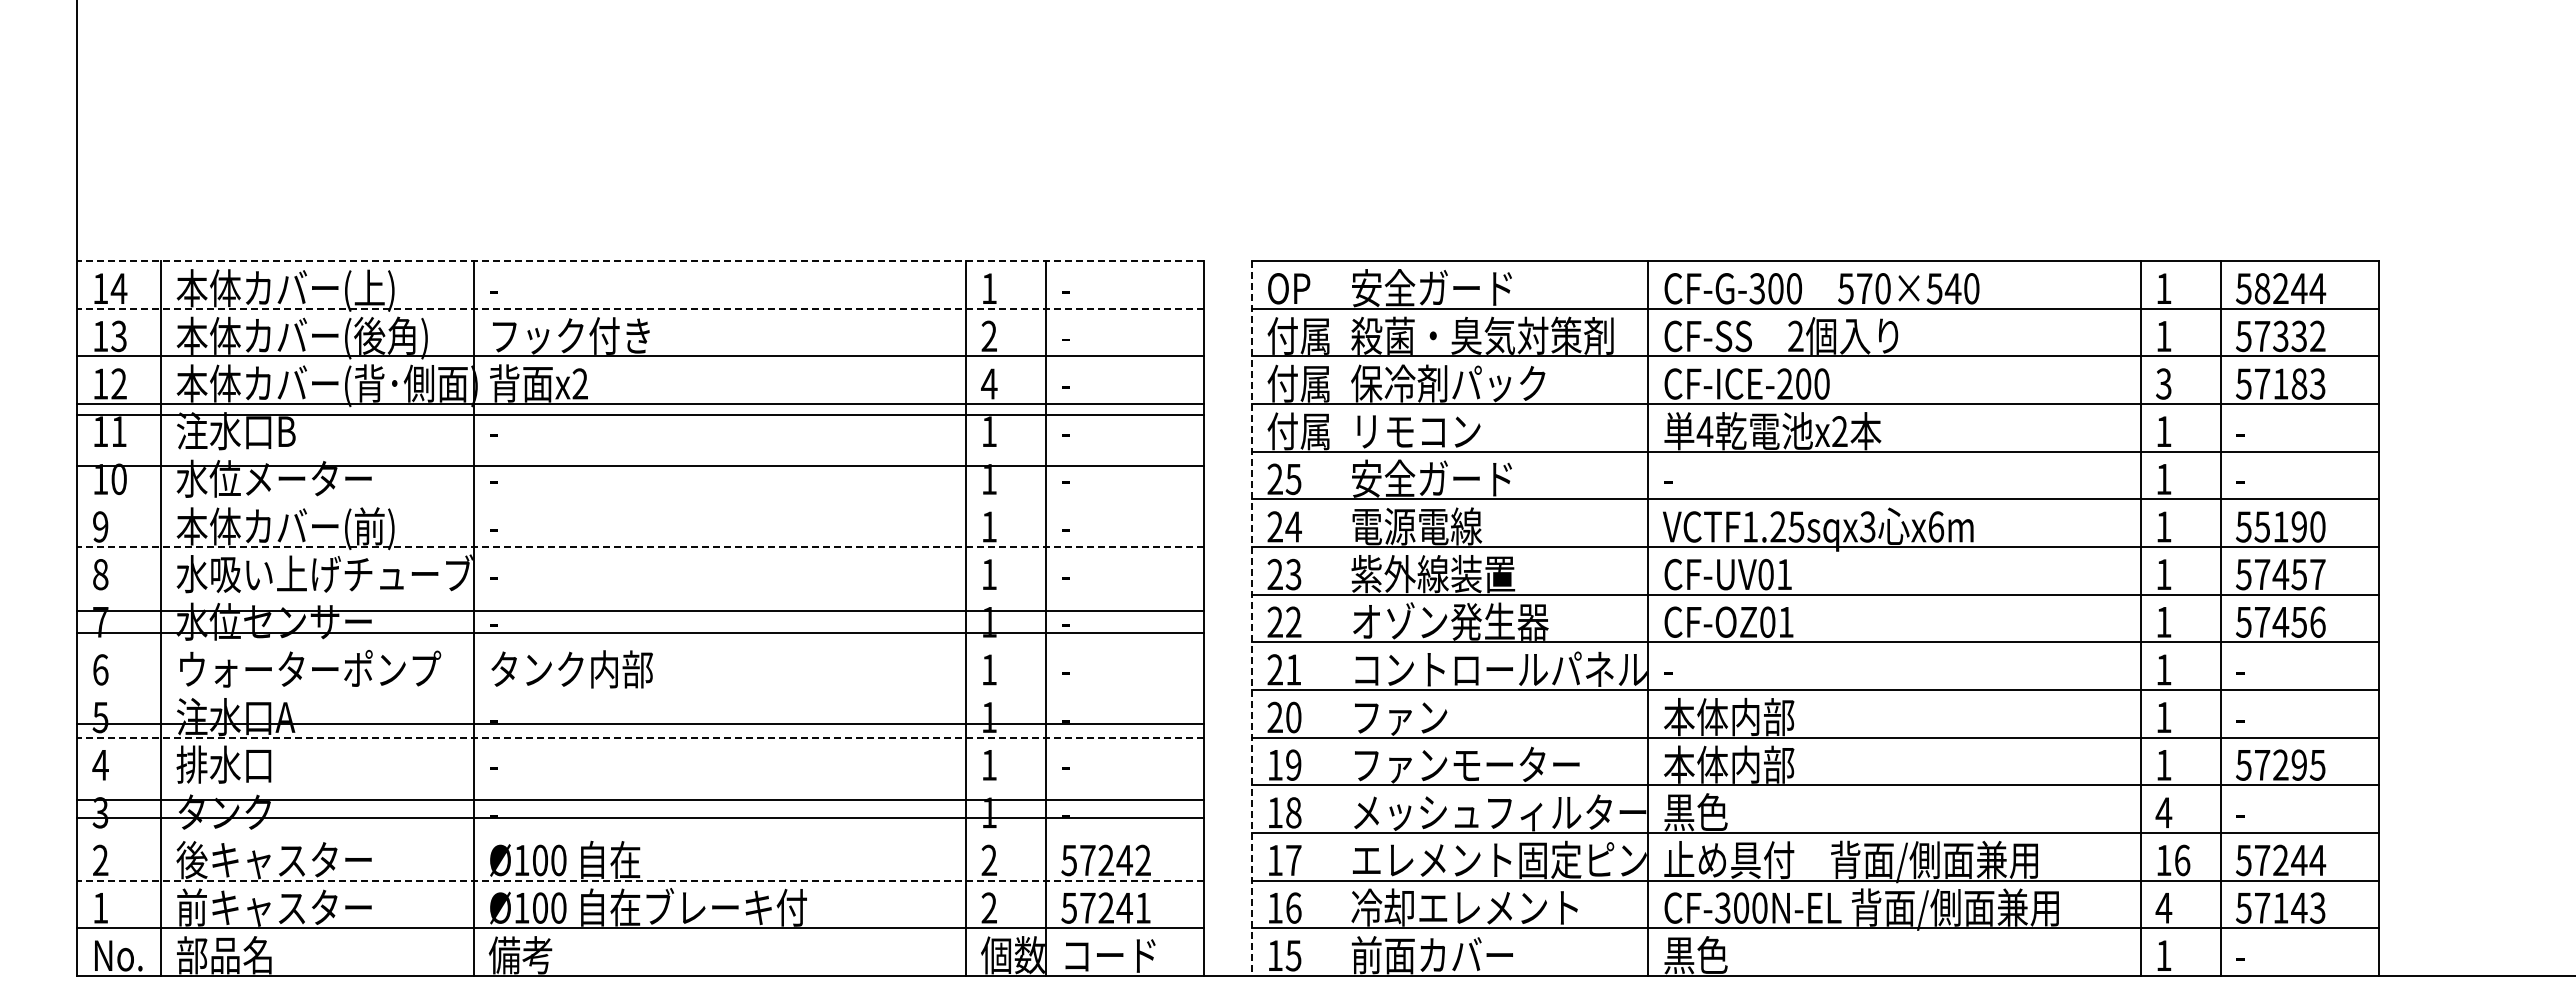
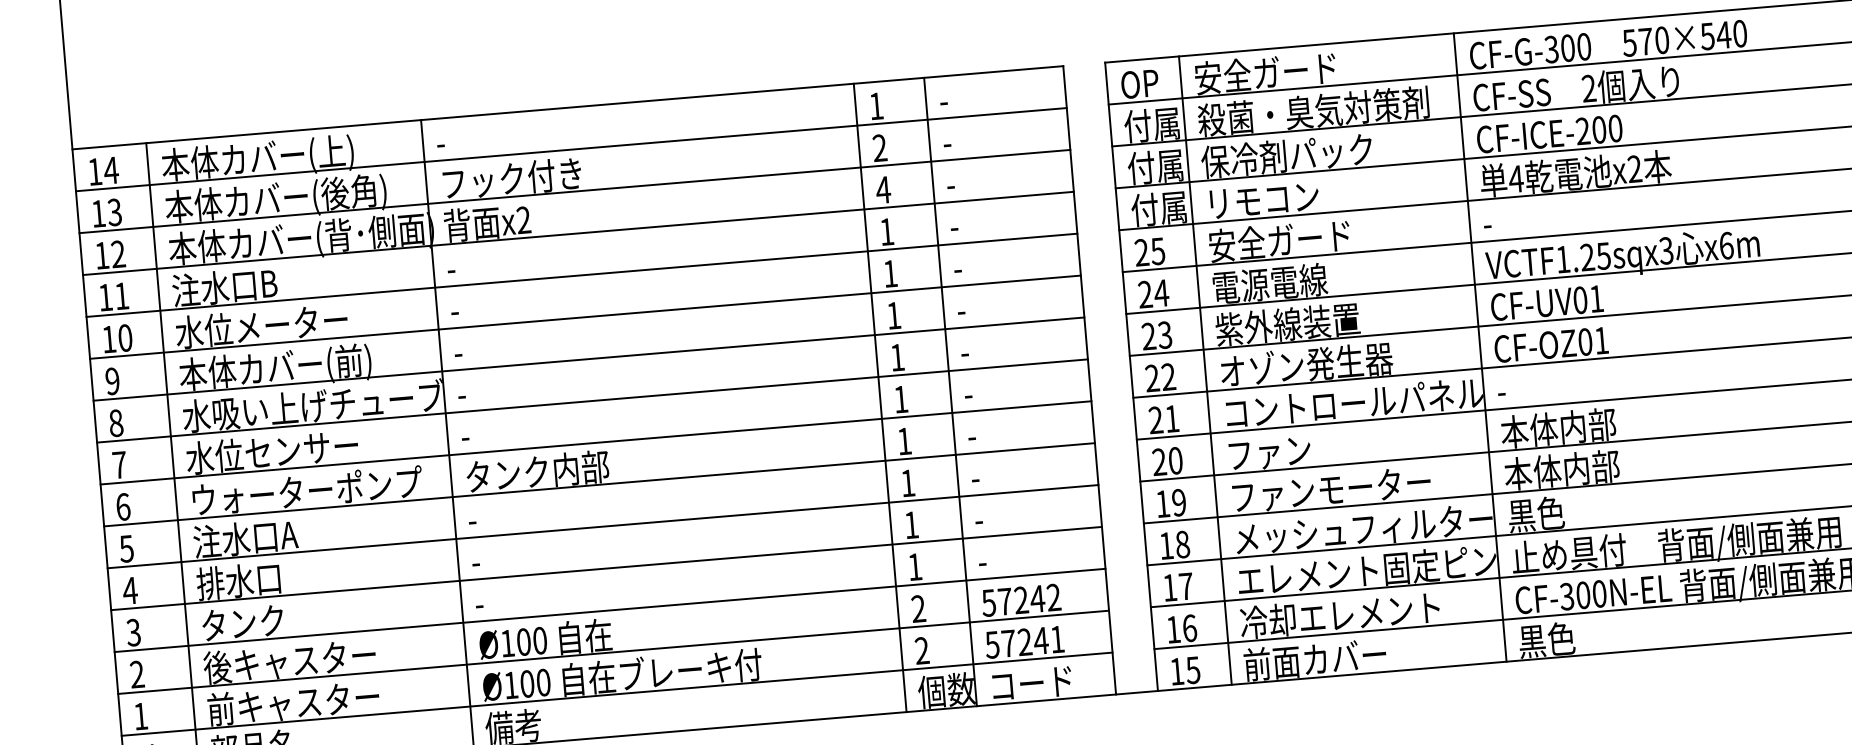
line: (640, 261) -> (567, 108), dashed -> solid
line: (640, 308) -> (571, 149), dashed -> solid
line: (640, 414) -> (581, 275), moved
line: (640, 466) -> (585, 317), moved
line: (640, 547) -> (588, 359), dashed -> solid
line: (640, 611) -> (595, 443), moved
line: (1251, 618) -> (1131, 376), dashed -> solid
line: (1335, 618) -> (1205, 370), added
line: (640, 632) -> (592, 400), moved
line: (640, 723) -> (599, 484), moved
line: (640, 737) -> (602, 526), dashed -> solid
line: (640, 799) -> (609, 610), moved
line: (640, 818) -> (606, 568), moved
line: (640, 880) -> (613, 652), dashed -> solid

